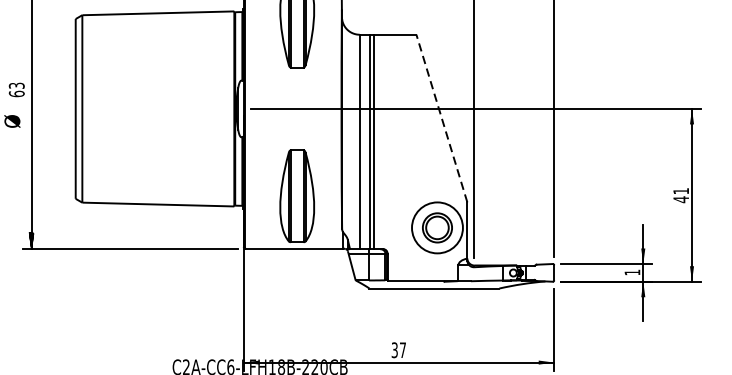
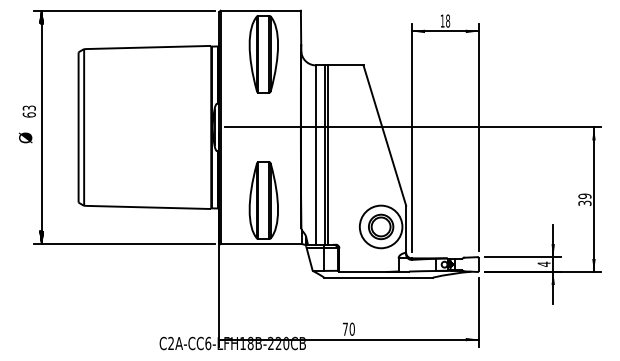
line: (441, 118) -> (384, 135), dashed -> solid
text: (680, 195) -> (584, 199), 41 -> 39
text: (631, 271) -> (543, 263), 1 -> 4
text: (398, 349) -> (348, 328), 37 -> 70

